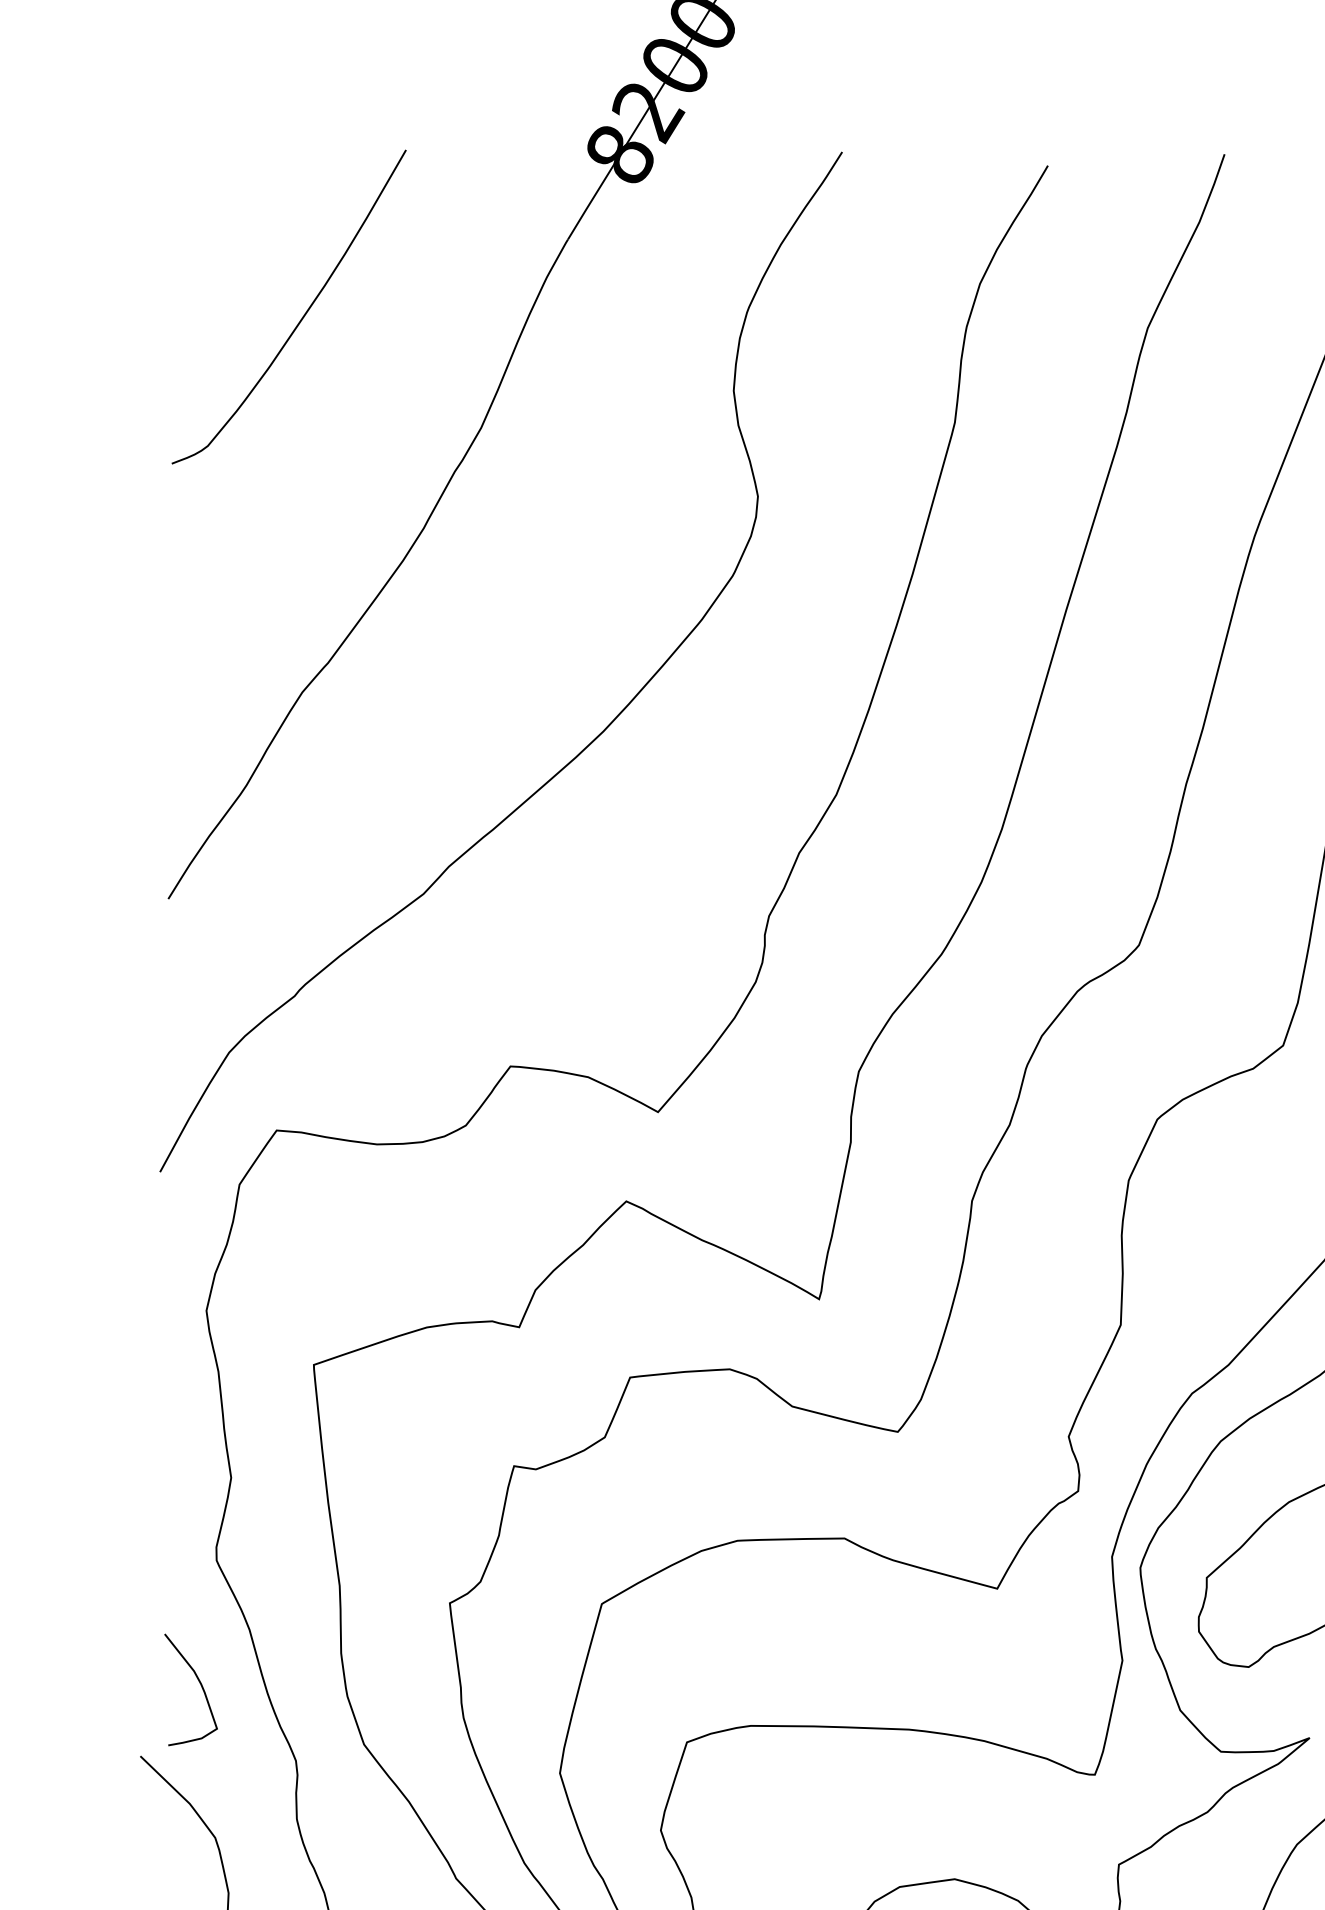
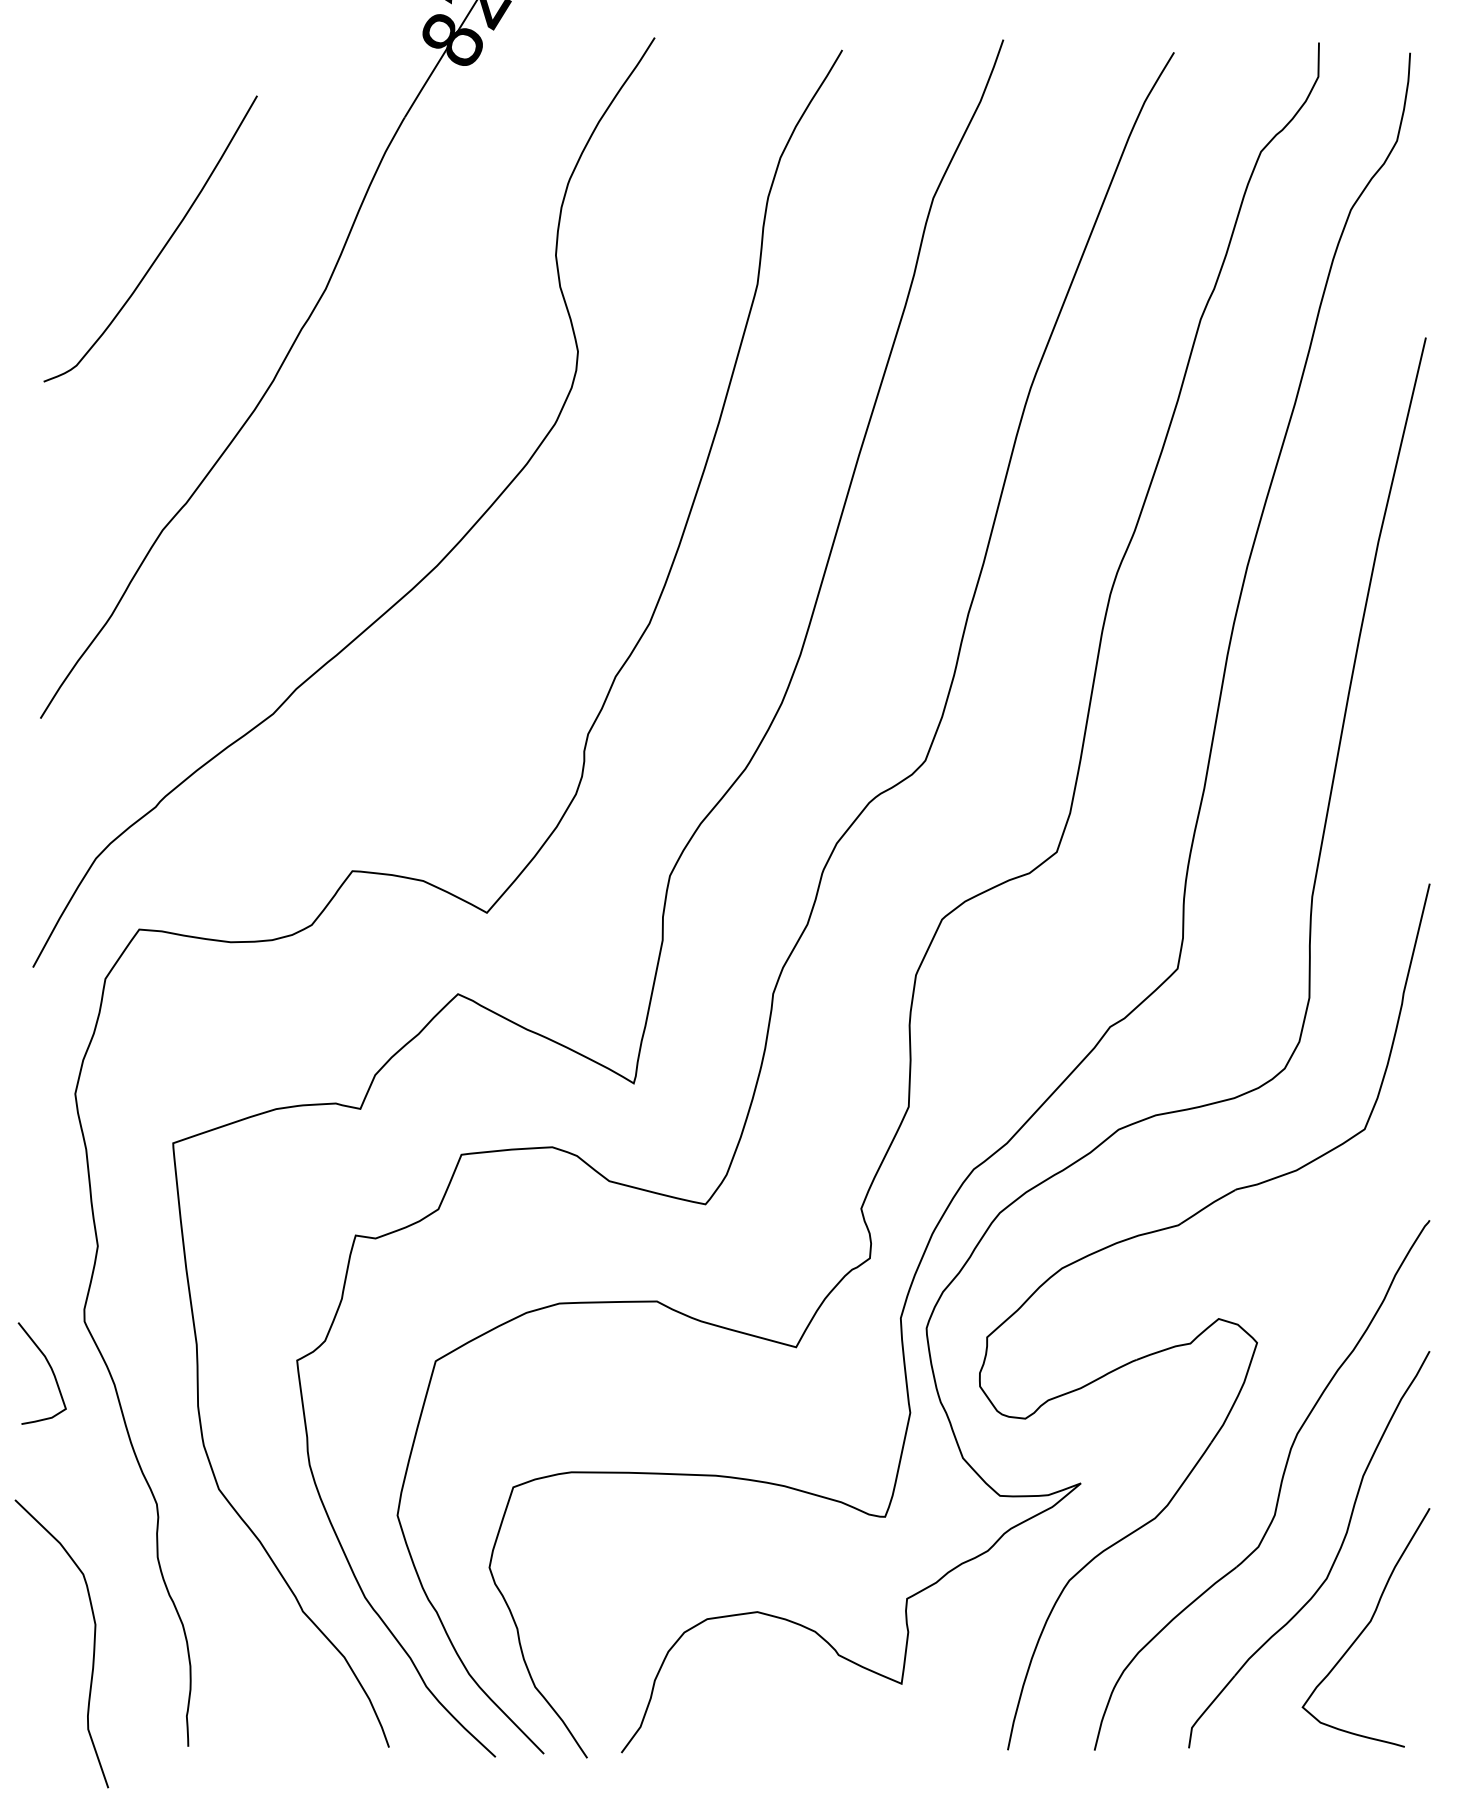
curve: (303, 315) -> (163, 246), moved
curve: (201, 1687) -> (51, 1371), moved

